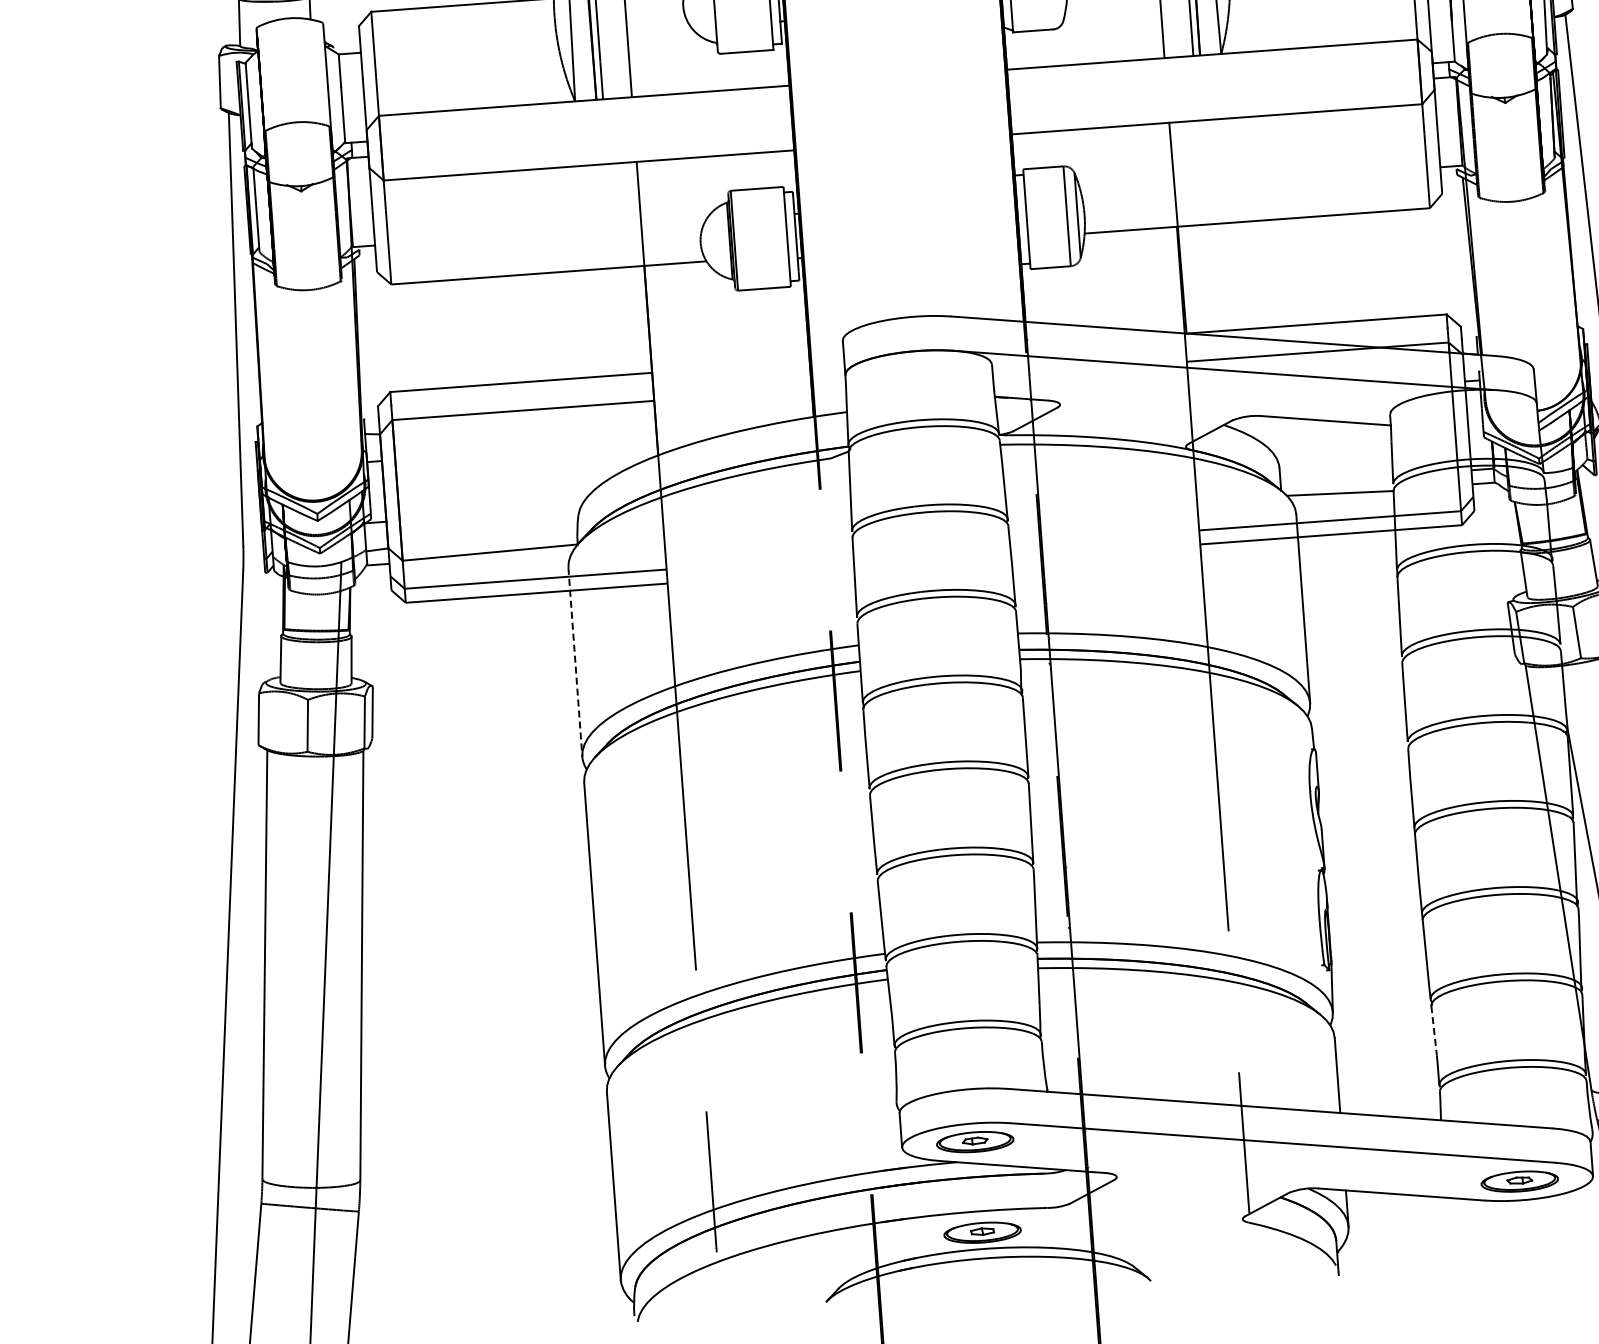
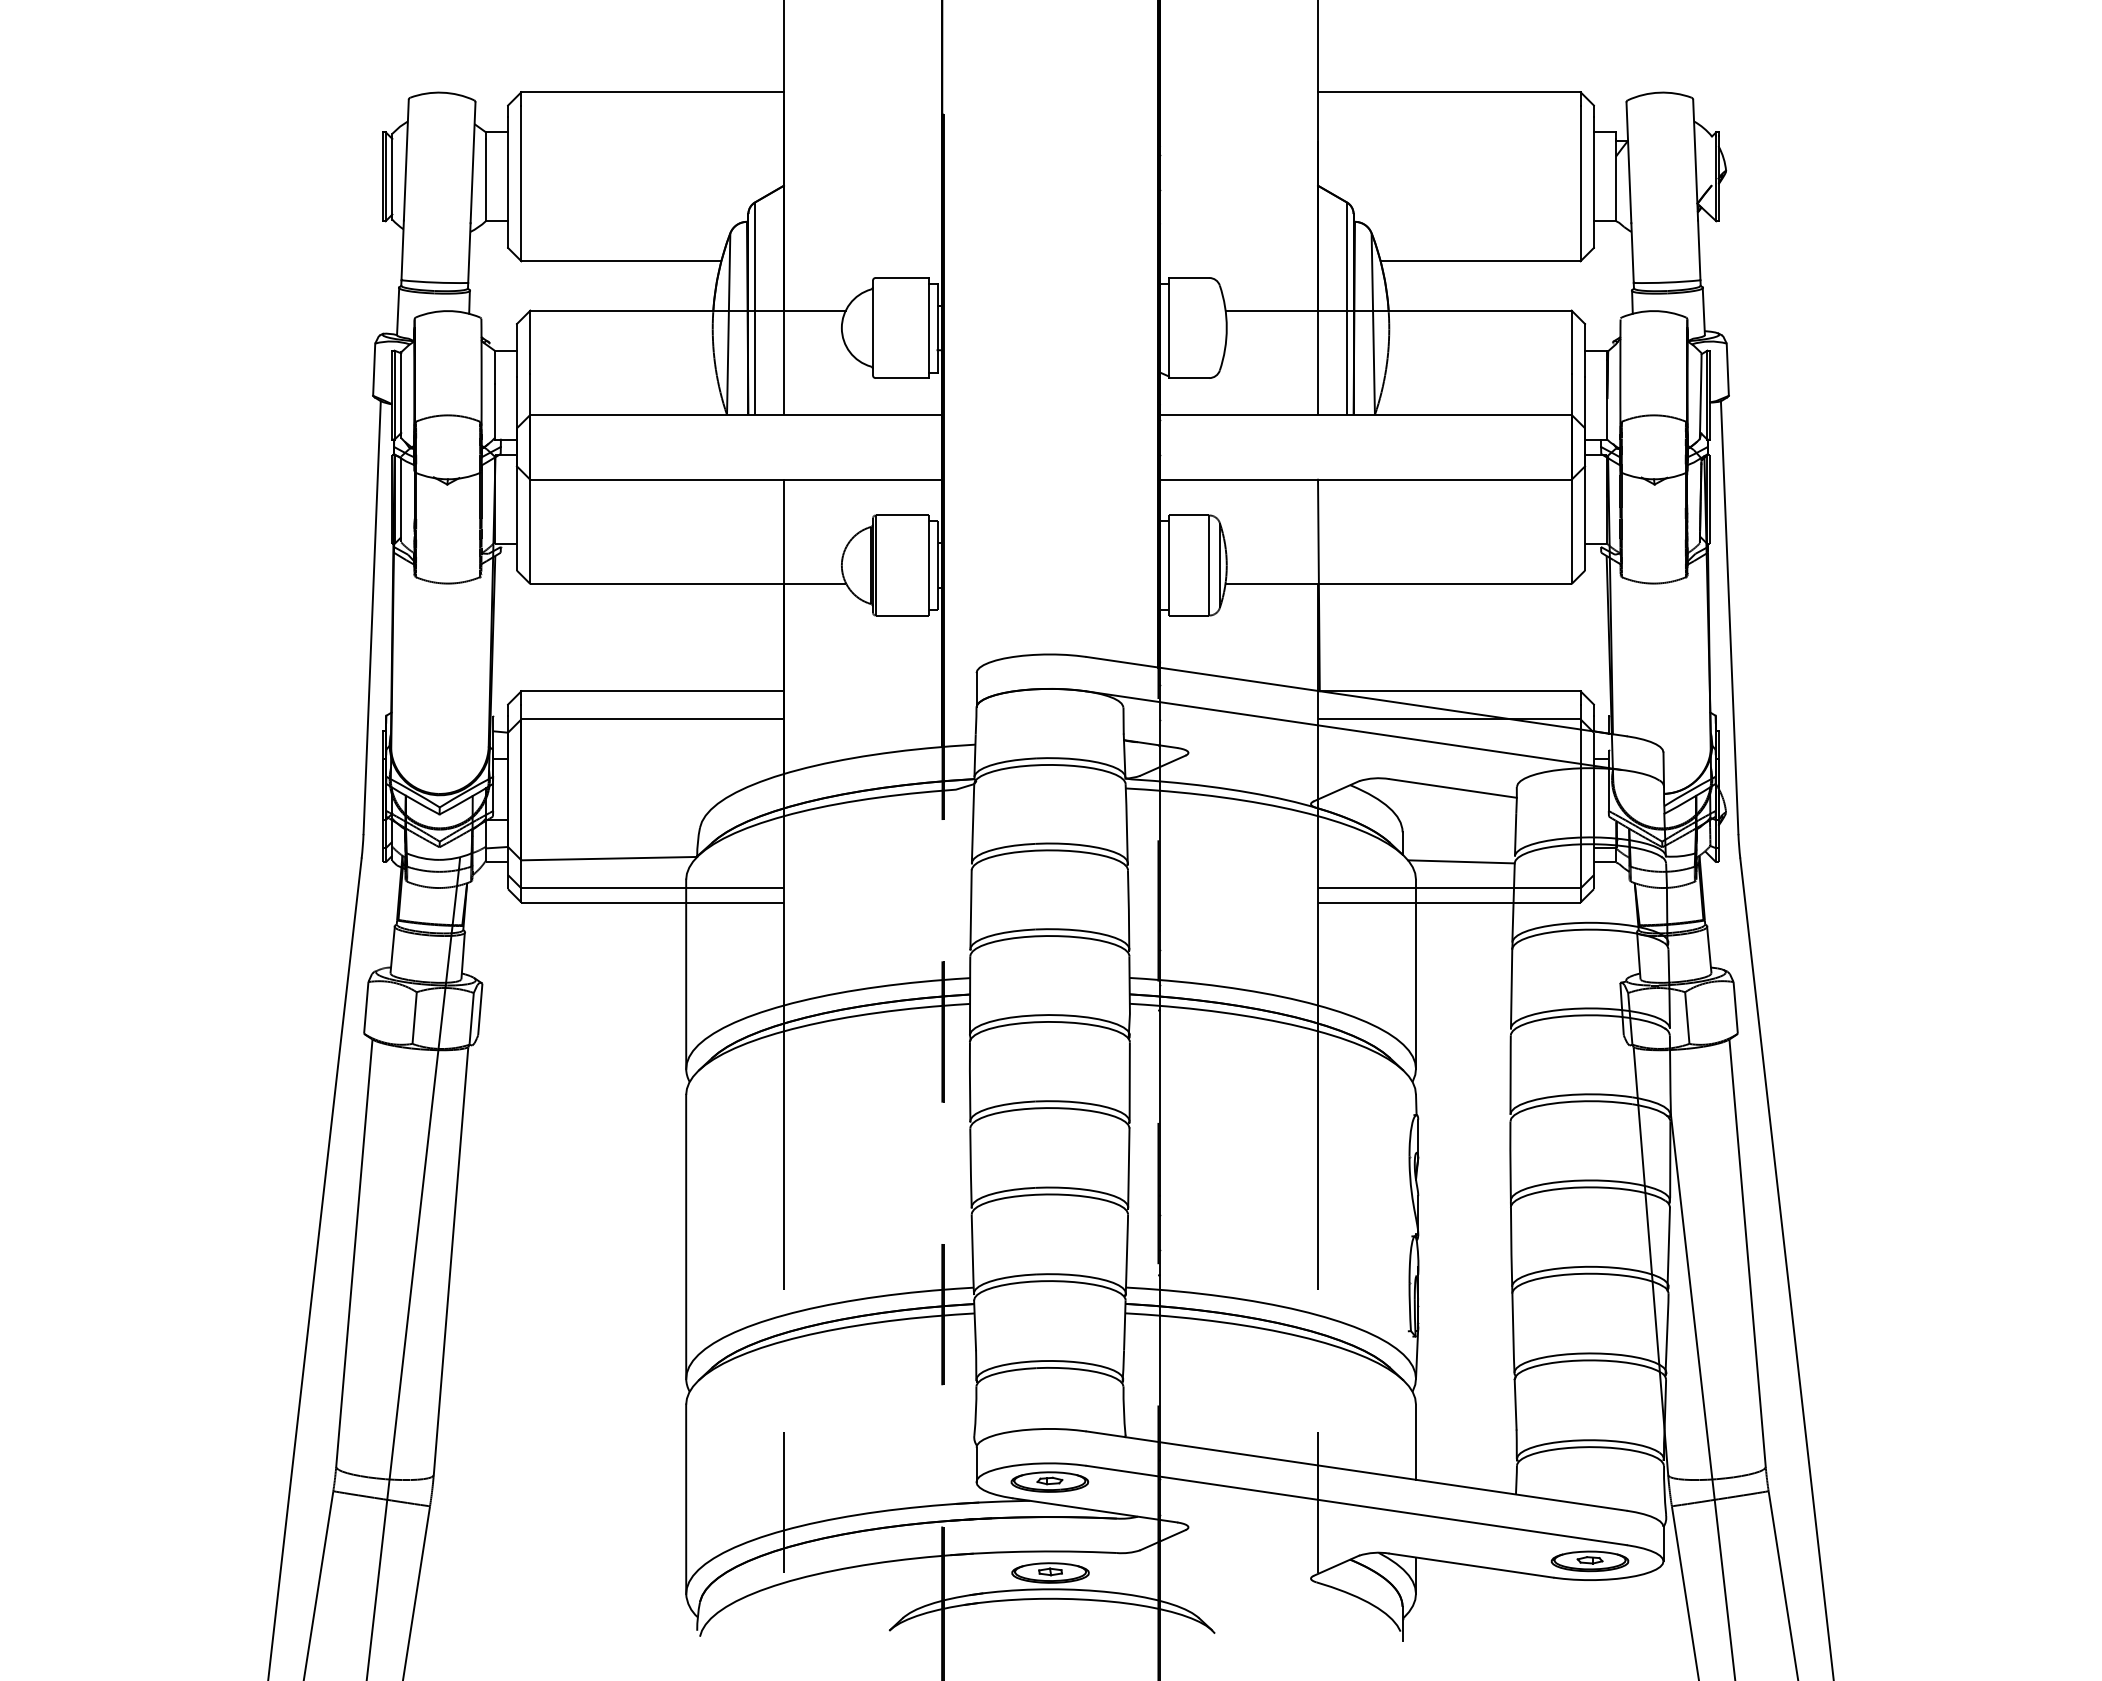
line: (575, 662) -> (686, 974), dashed -> solid
line: (1433, 1030) -> (1515, 1404), dashed -> solid

